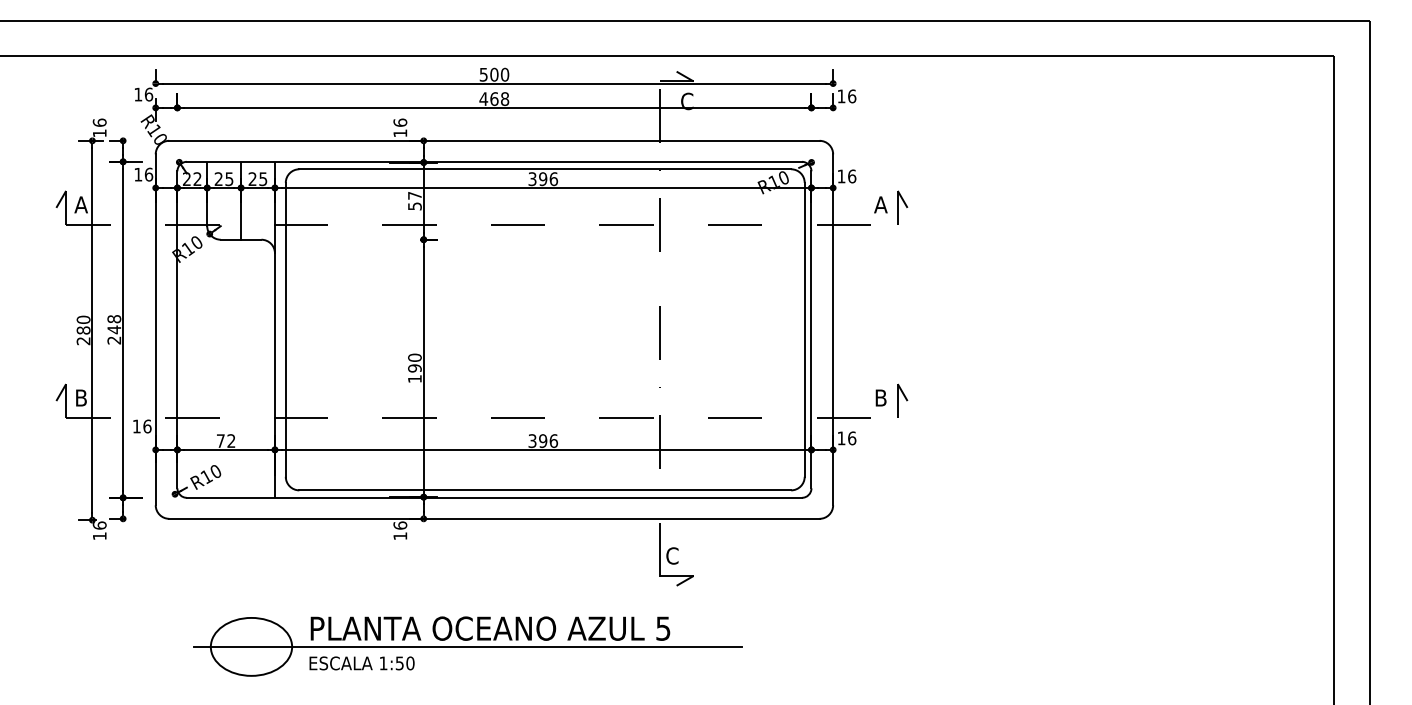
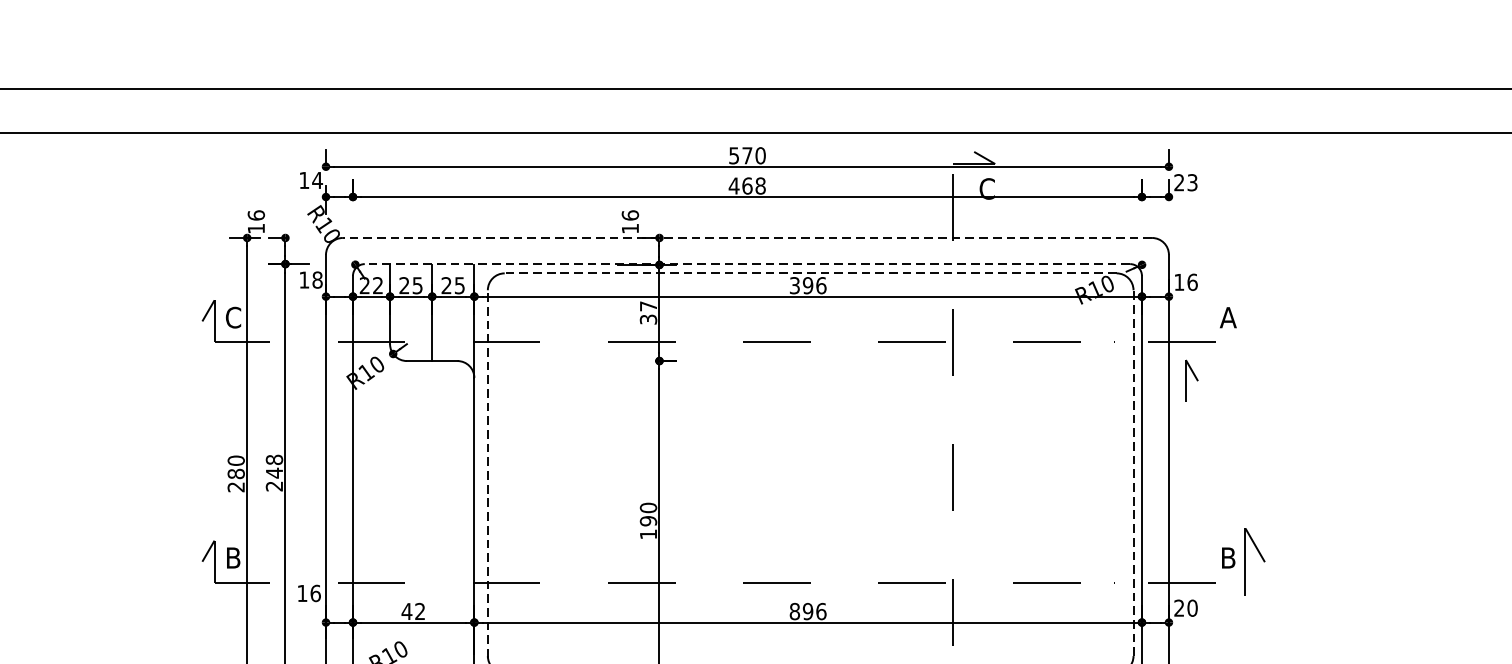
text: (494, 74) -> (747, 155), 500 -> 570
text: (148, 94) -> (317, 180), 16 -> 14
text: (846, 96) -> (1185, 182), 16 -> 23
line: (493, 140) -> (746, 237), solid -> dashed
line: (494, 161) -> (747, 263), solid -> dashed
line: (545, 169) -> (810, 273), solid -> dashed
text: (148, 174) -> (317, 279), 16 -> 18
text: (80, 204) -> (232, 317), A -> C
text: (414, 206) -> (647, 319), 57 -> 37
part: (902, 207) -> (1191, 380), moved
line: (804, 329) -> (1133, 472), solid -> dashed
line: (285, 330) -> (487, 473), solid -> dashed
part: (902, 400) -> (1255, 561), size x1.6
text: (846, 438) -> (1185, 608), 16 -> 20
text: (220, 440) -> (406, 610), 72 -> 42
text: (532, 440) -> (794, 610), 396 -> 896

